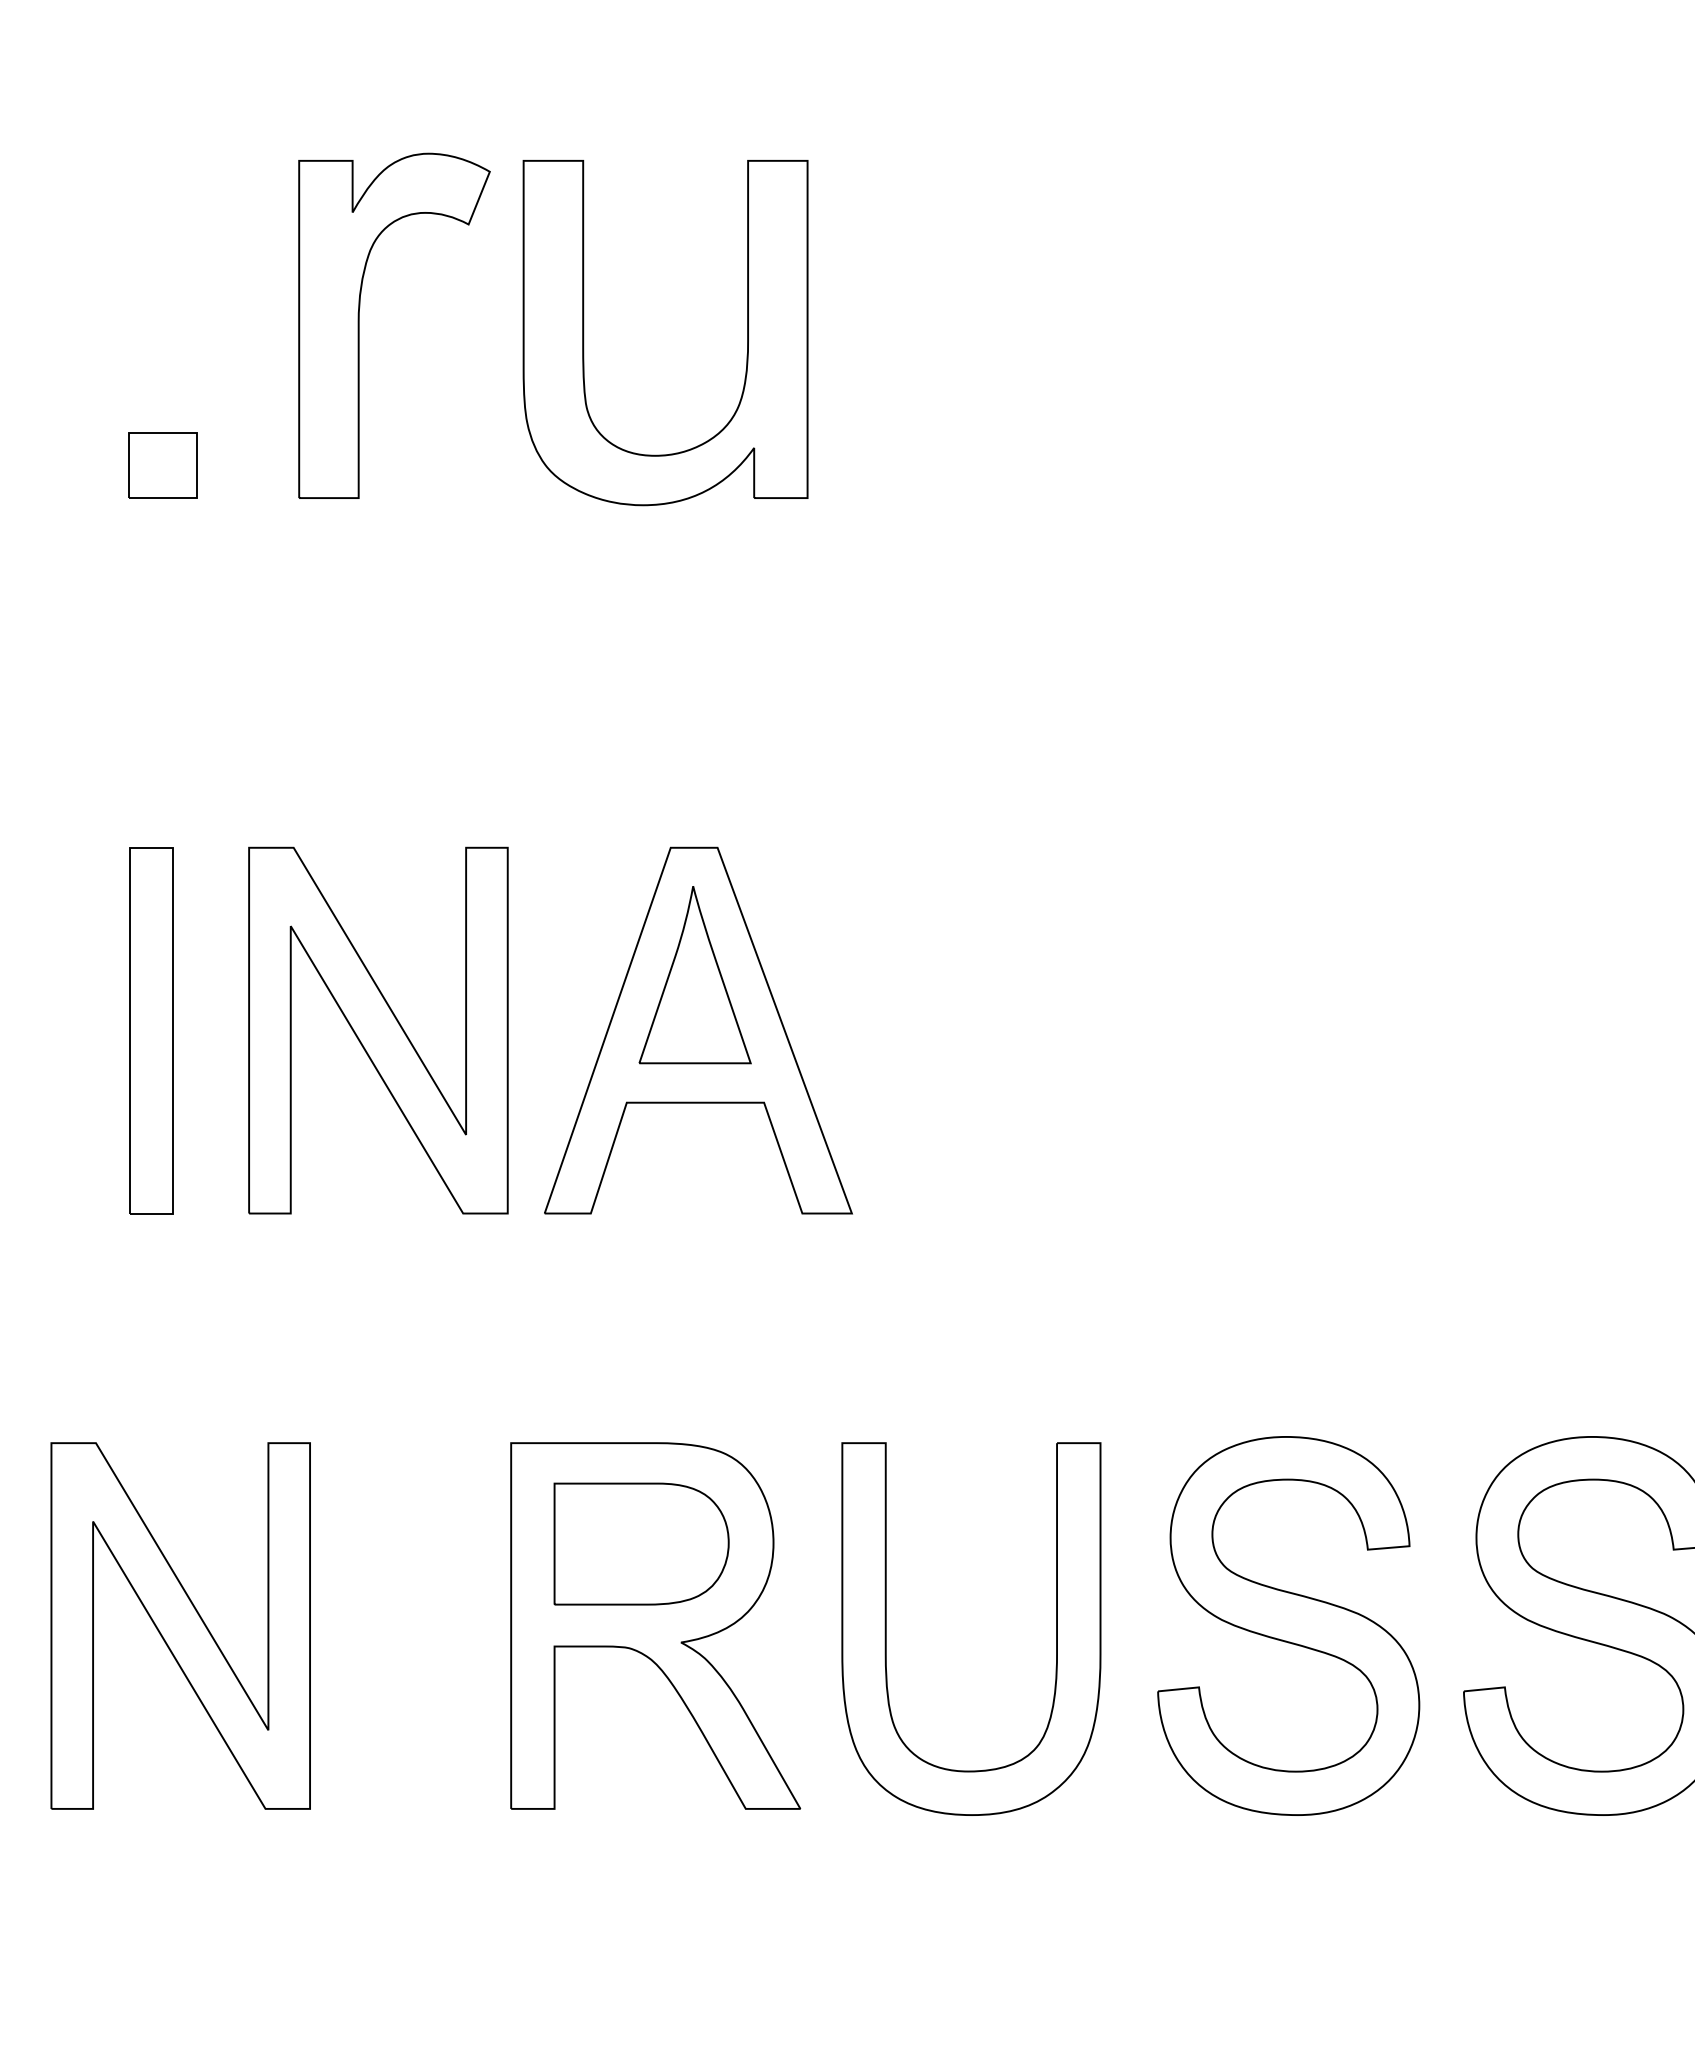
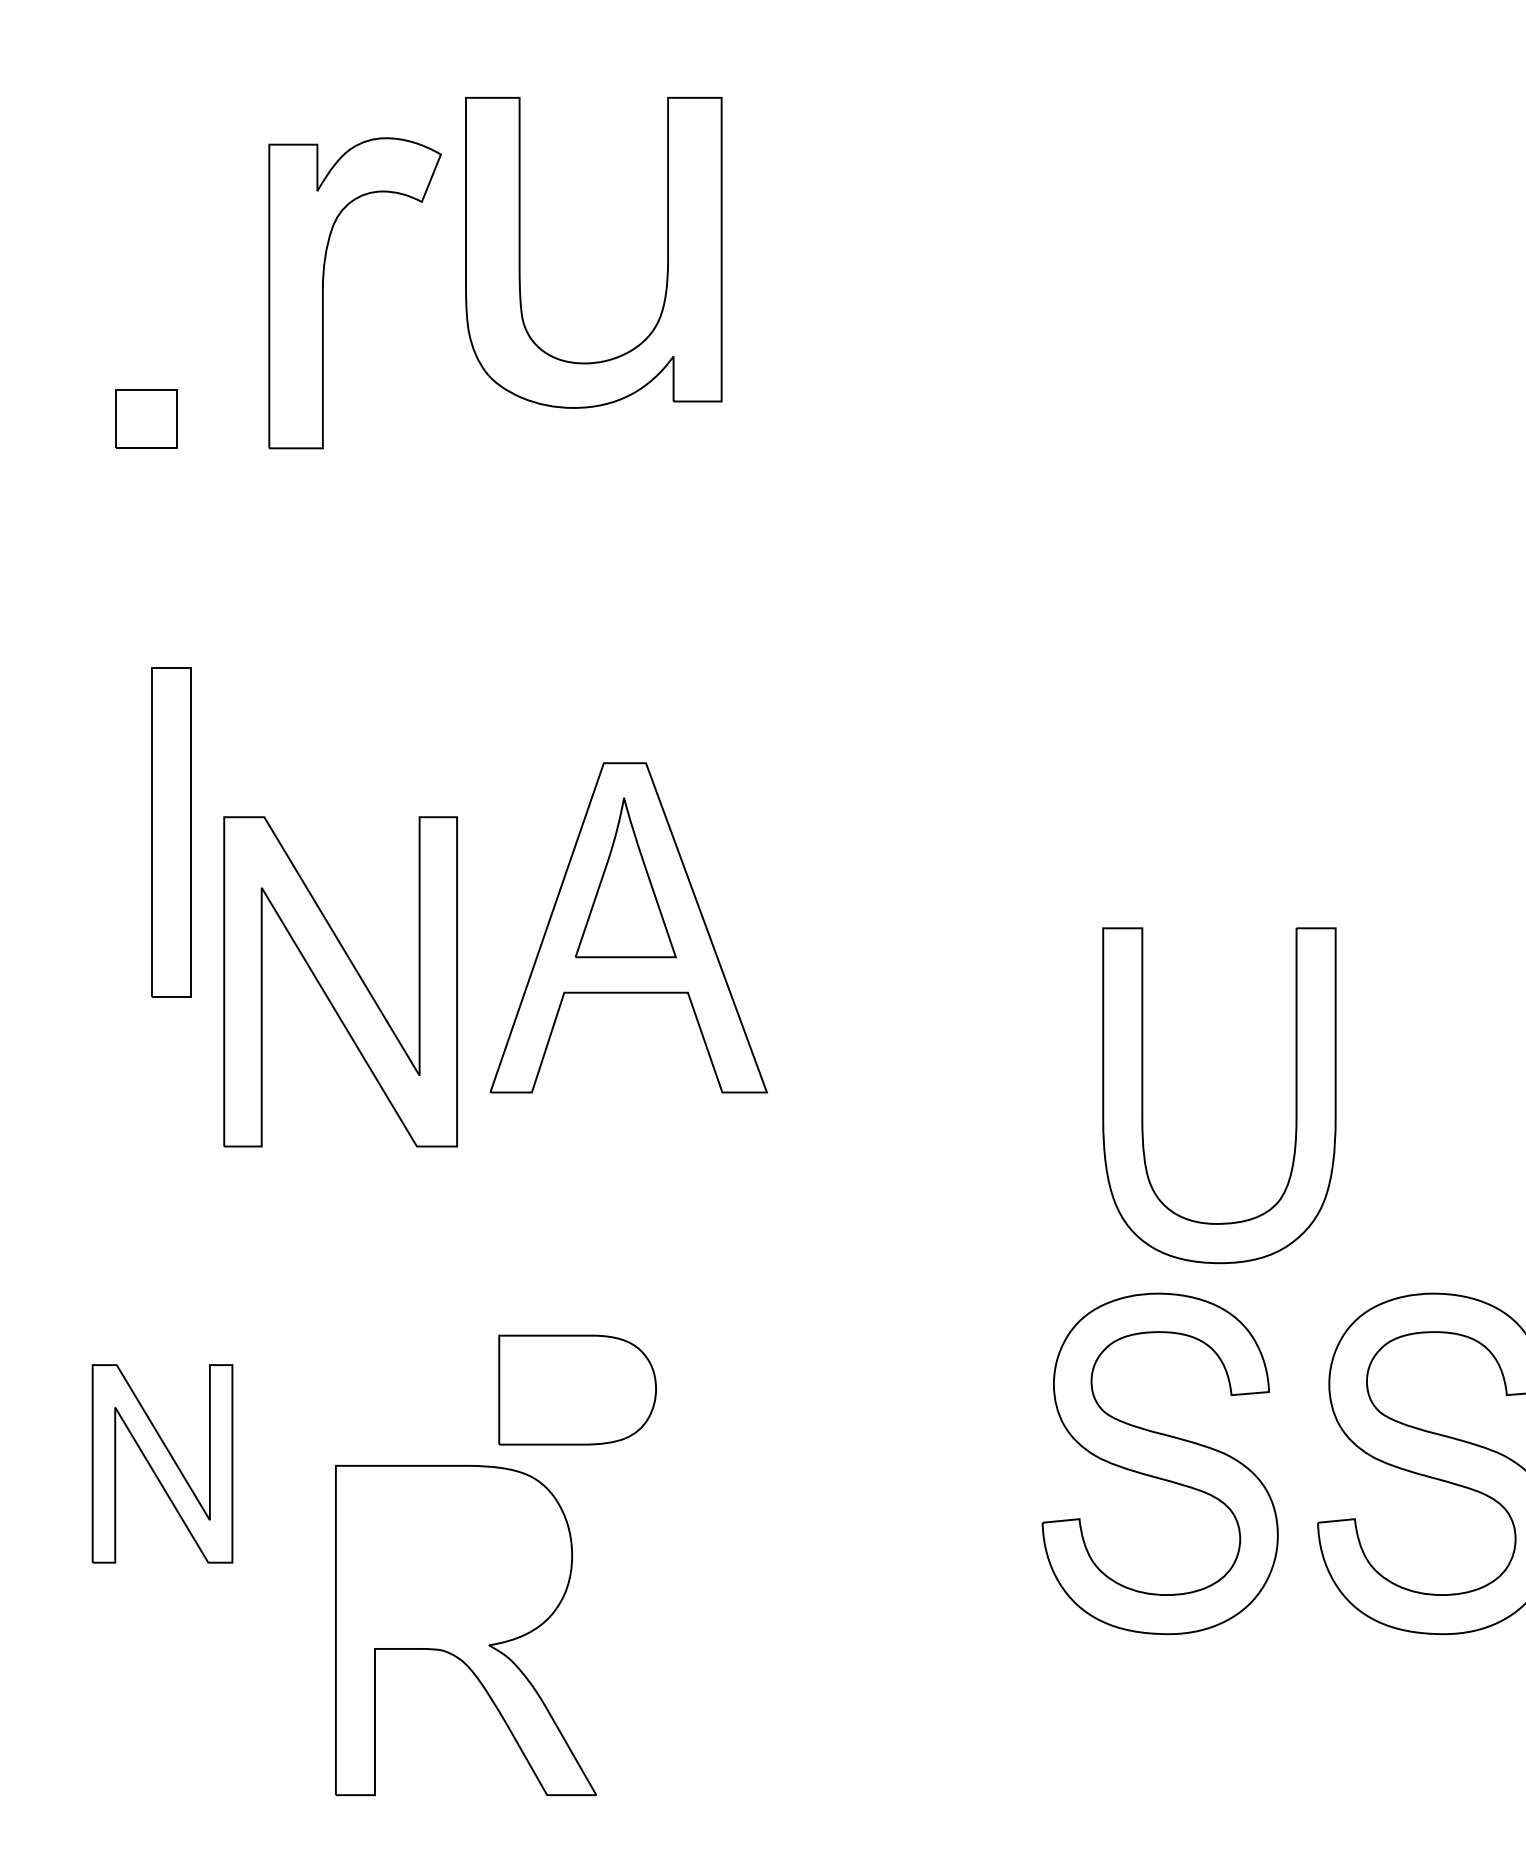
part: (584, 333) -> (520, 253), moved
part: (151, 1030) -> (171, 832), moved
part: (378, 1030) -> (340, 981), moved
part: (180, 1625) -> (162, 1463), size x0.6
part: (655, 1625) -> (465, 1630), moved
part: (886, 1628) -> (1142, 1095), moved

